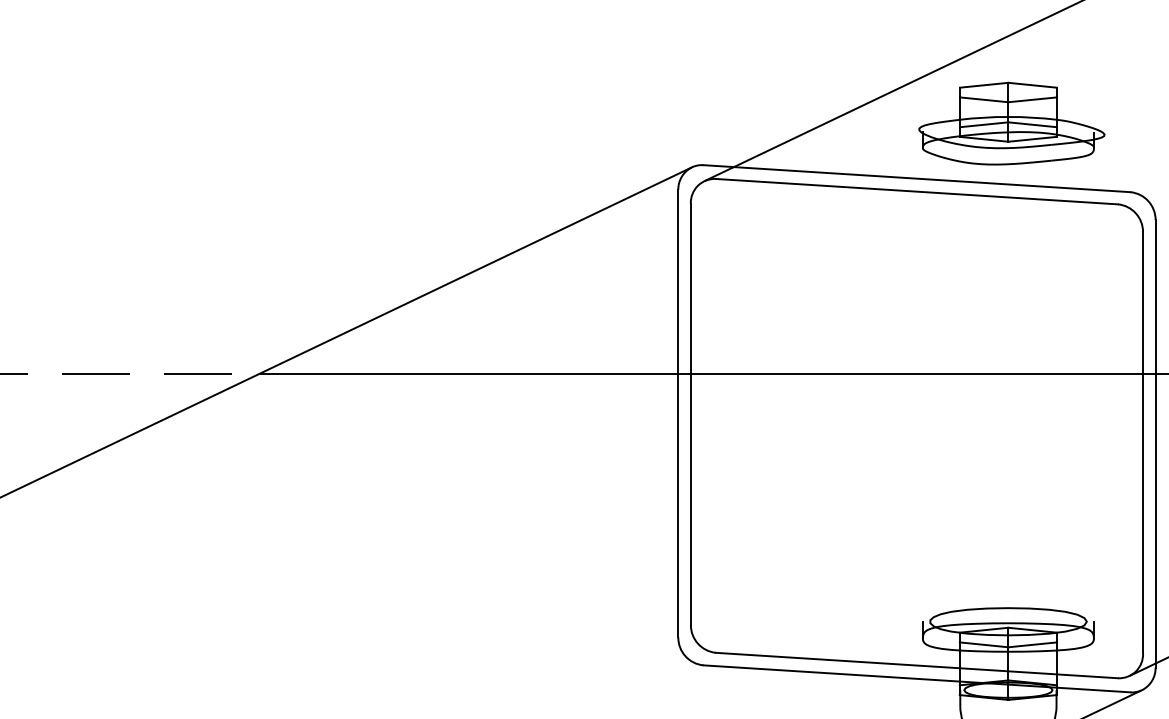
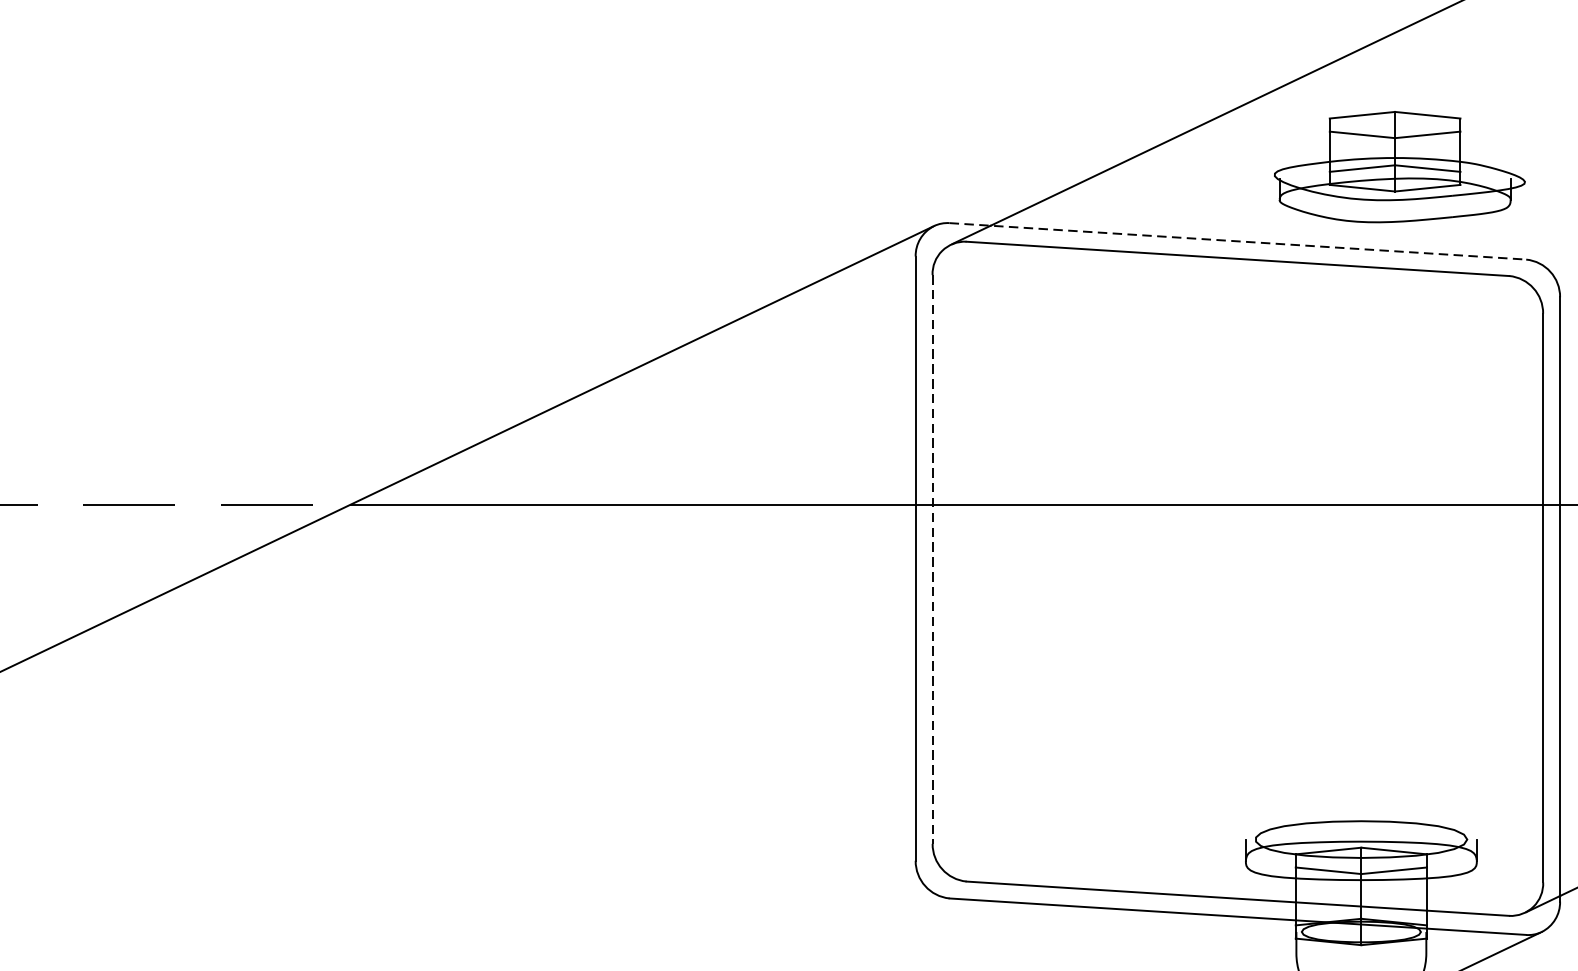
part: (1011, 123) -> (1399, 166), moved
line: (916, 178) -> (1237, 241), solid -> dashed
line: (690, 414) -> (932, 559), solid -> dashed

